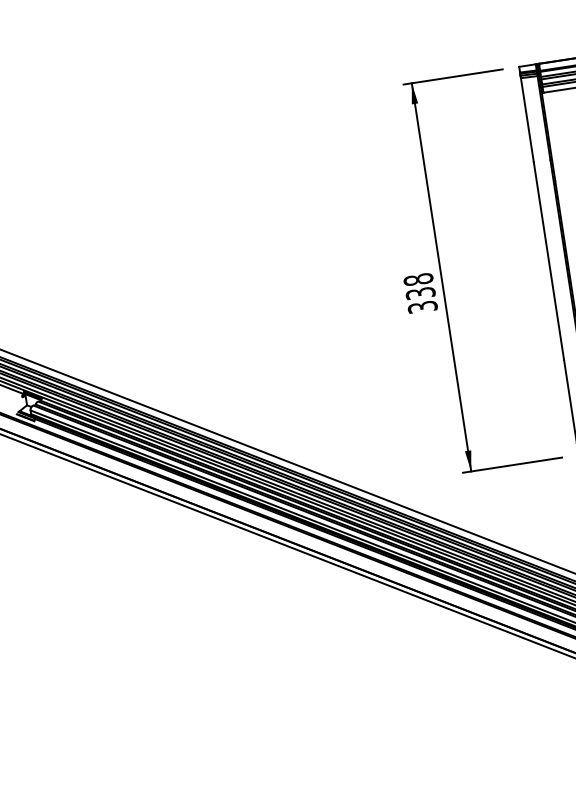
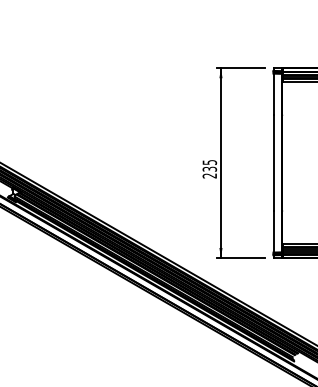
text: (420, 294) -> (209, 169), 338 -> 235

